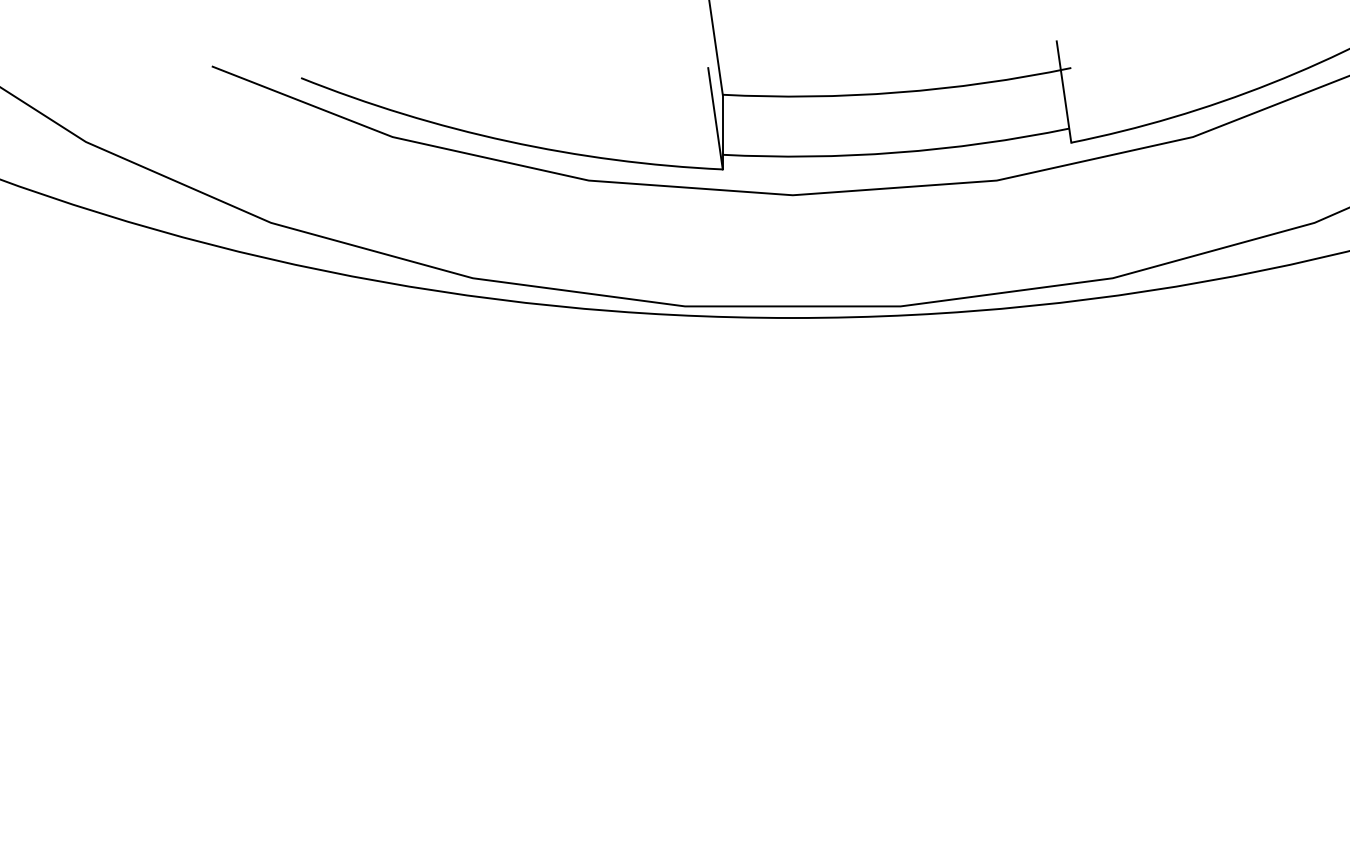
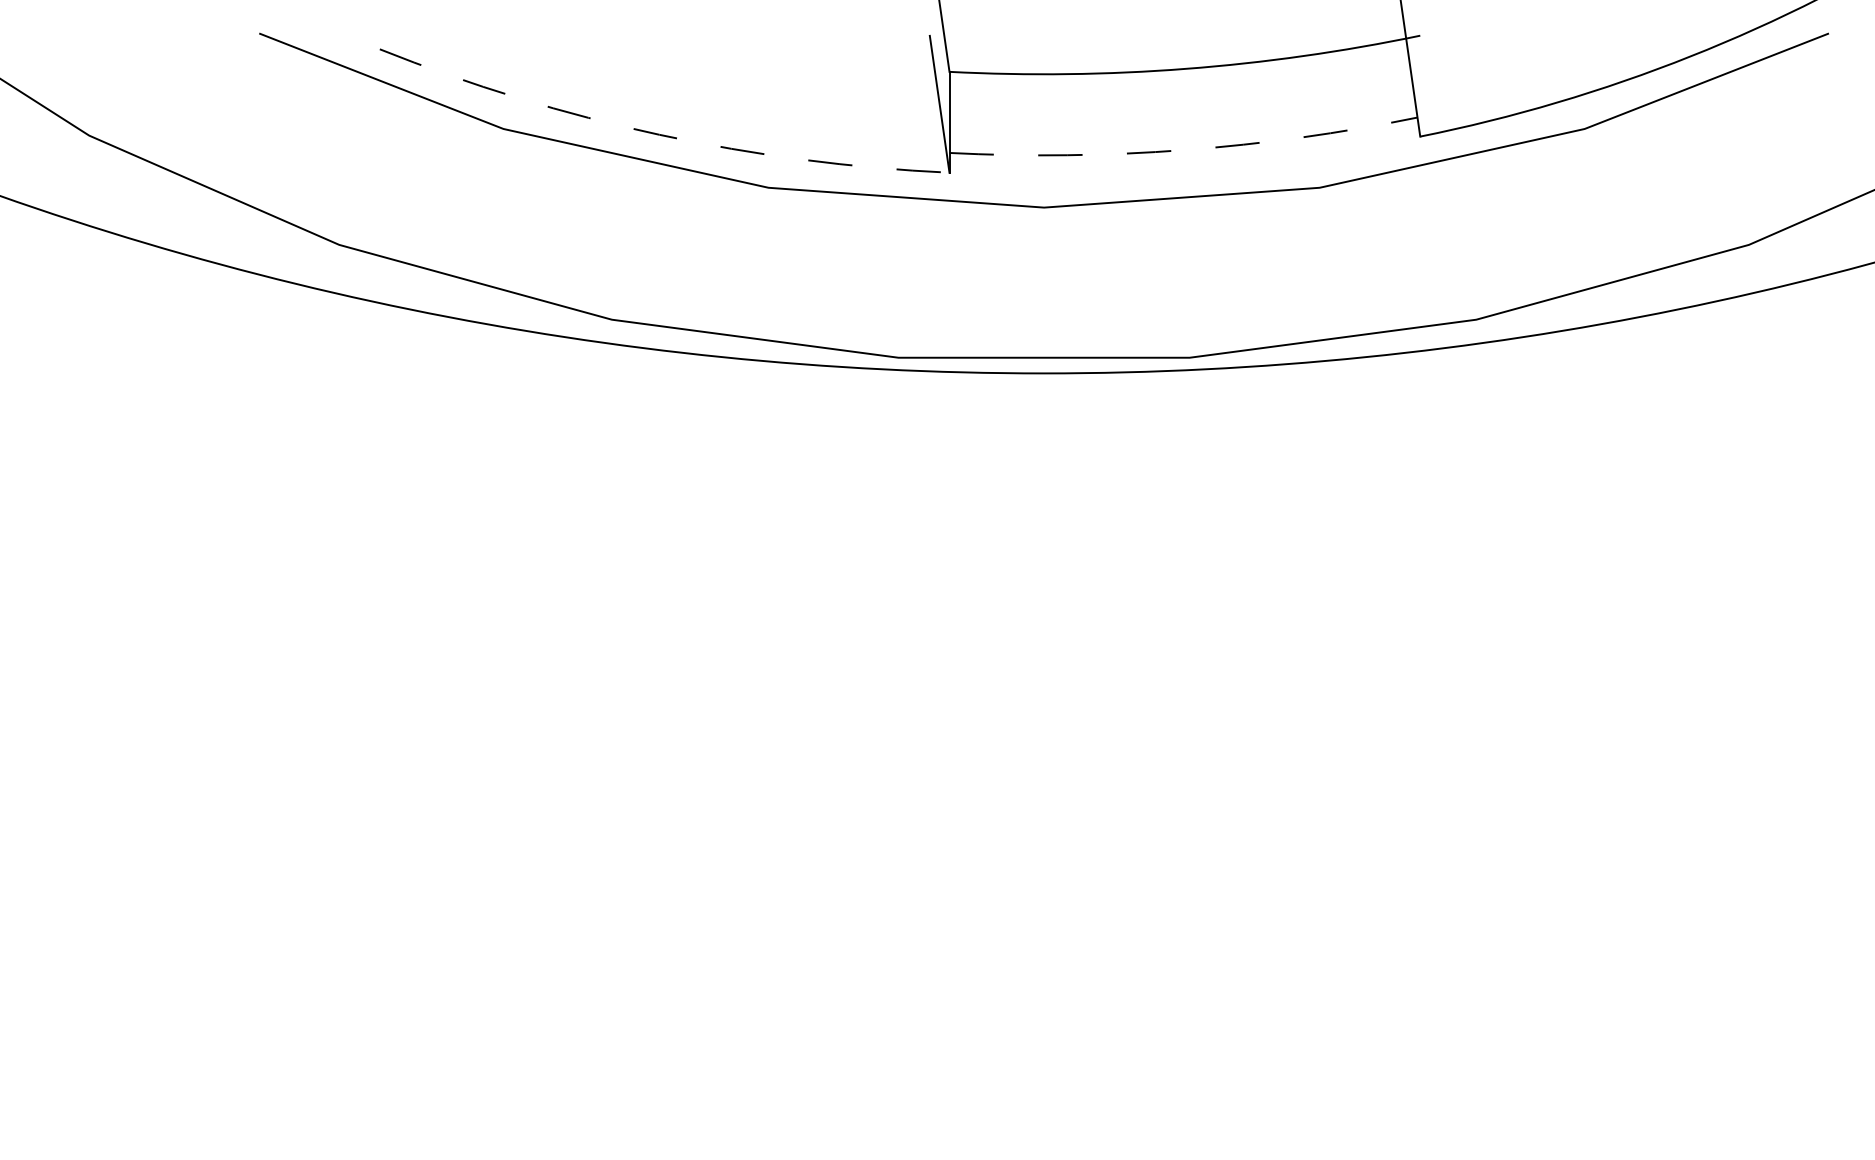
arc: (508, 141) -> (659, 134), solid -> dashed
arc: (896, 152) -> (1184, 150), solid -> dashed

